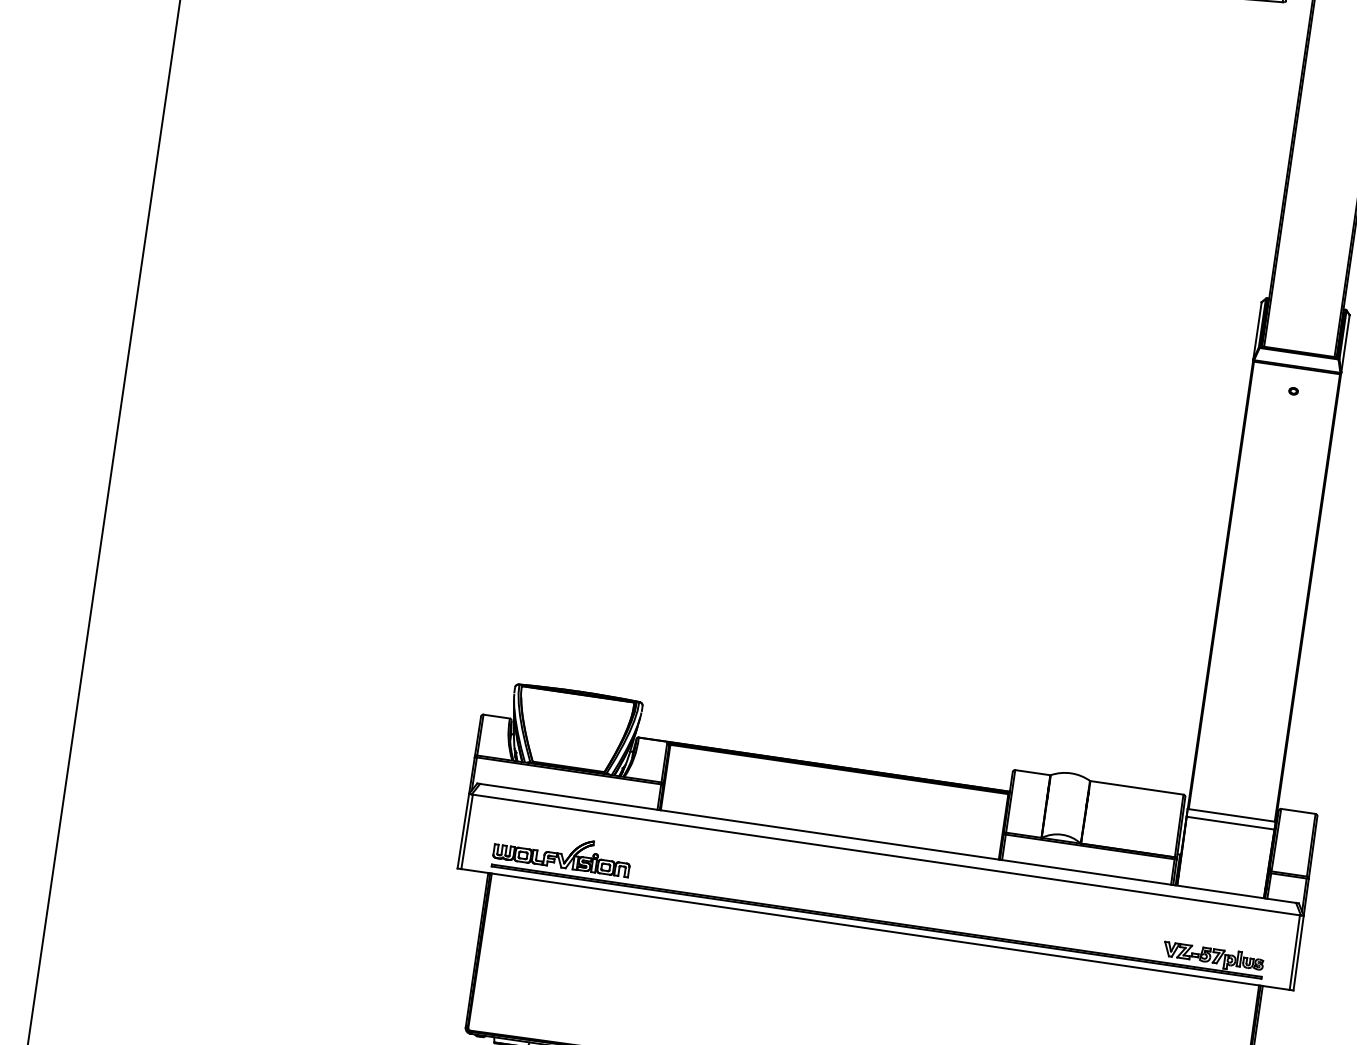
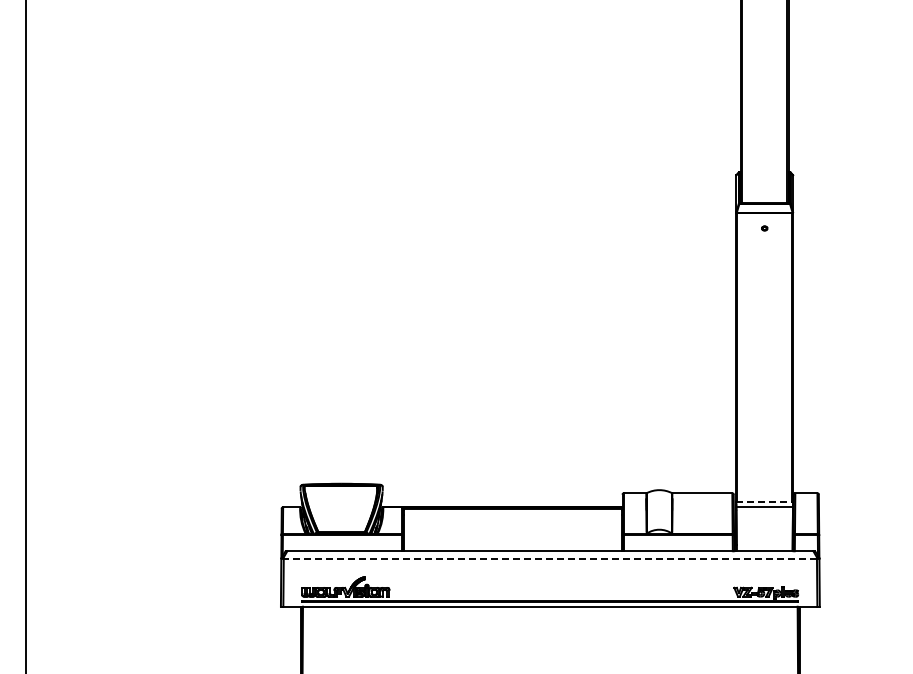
line: (1233, 814) -> (765, 501), solid -> dashed
line: (886, 854) -> (550, 558), solid -> dashed

